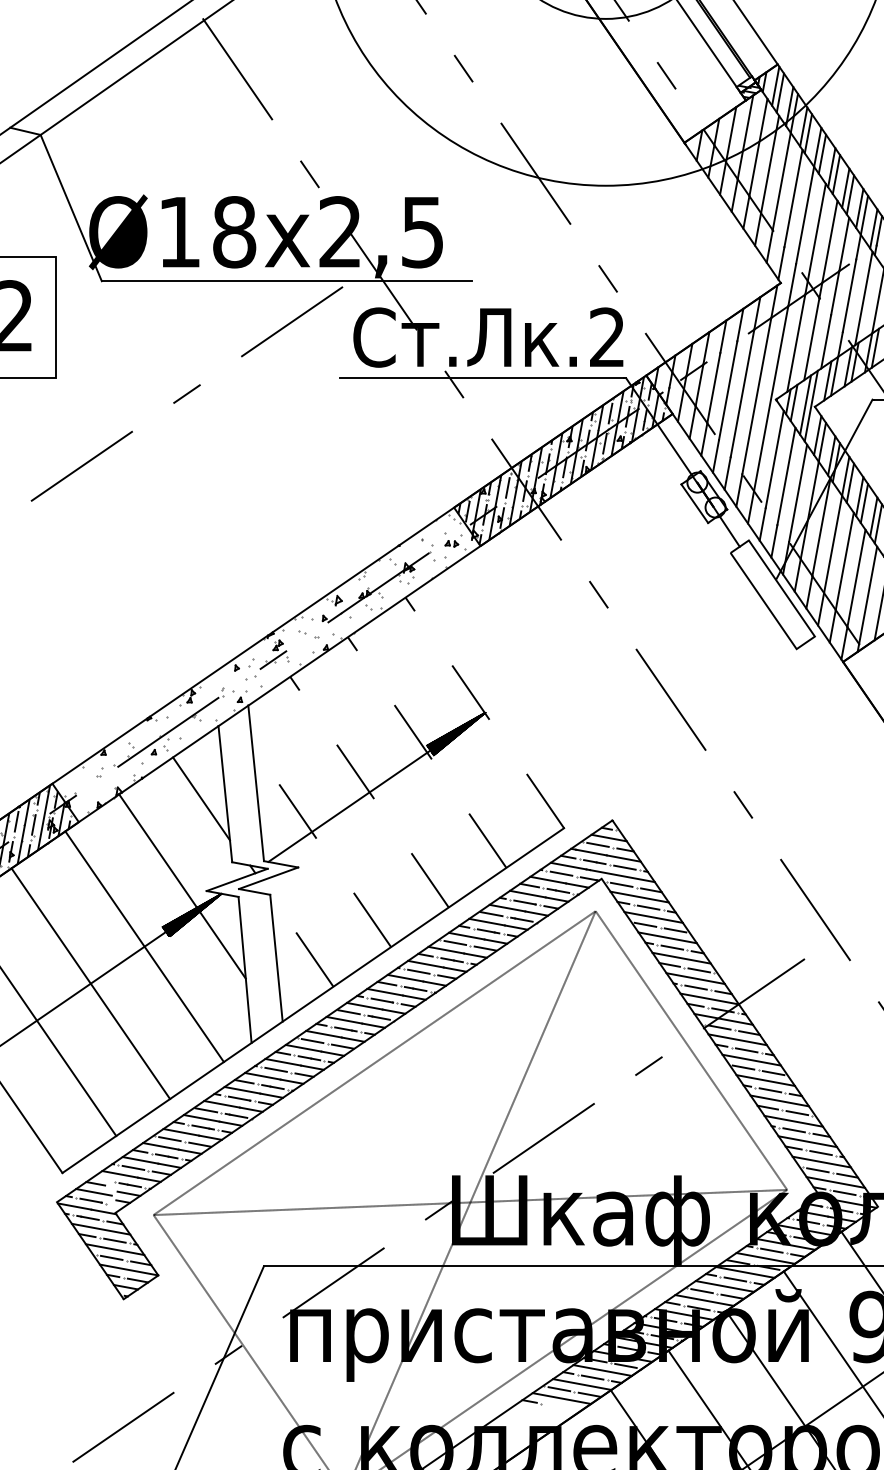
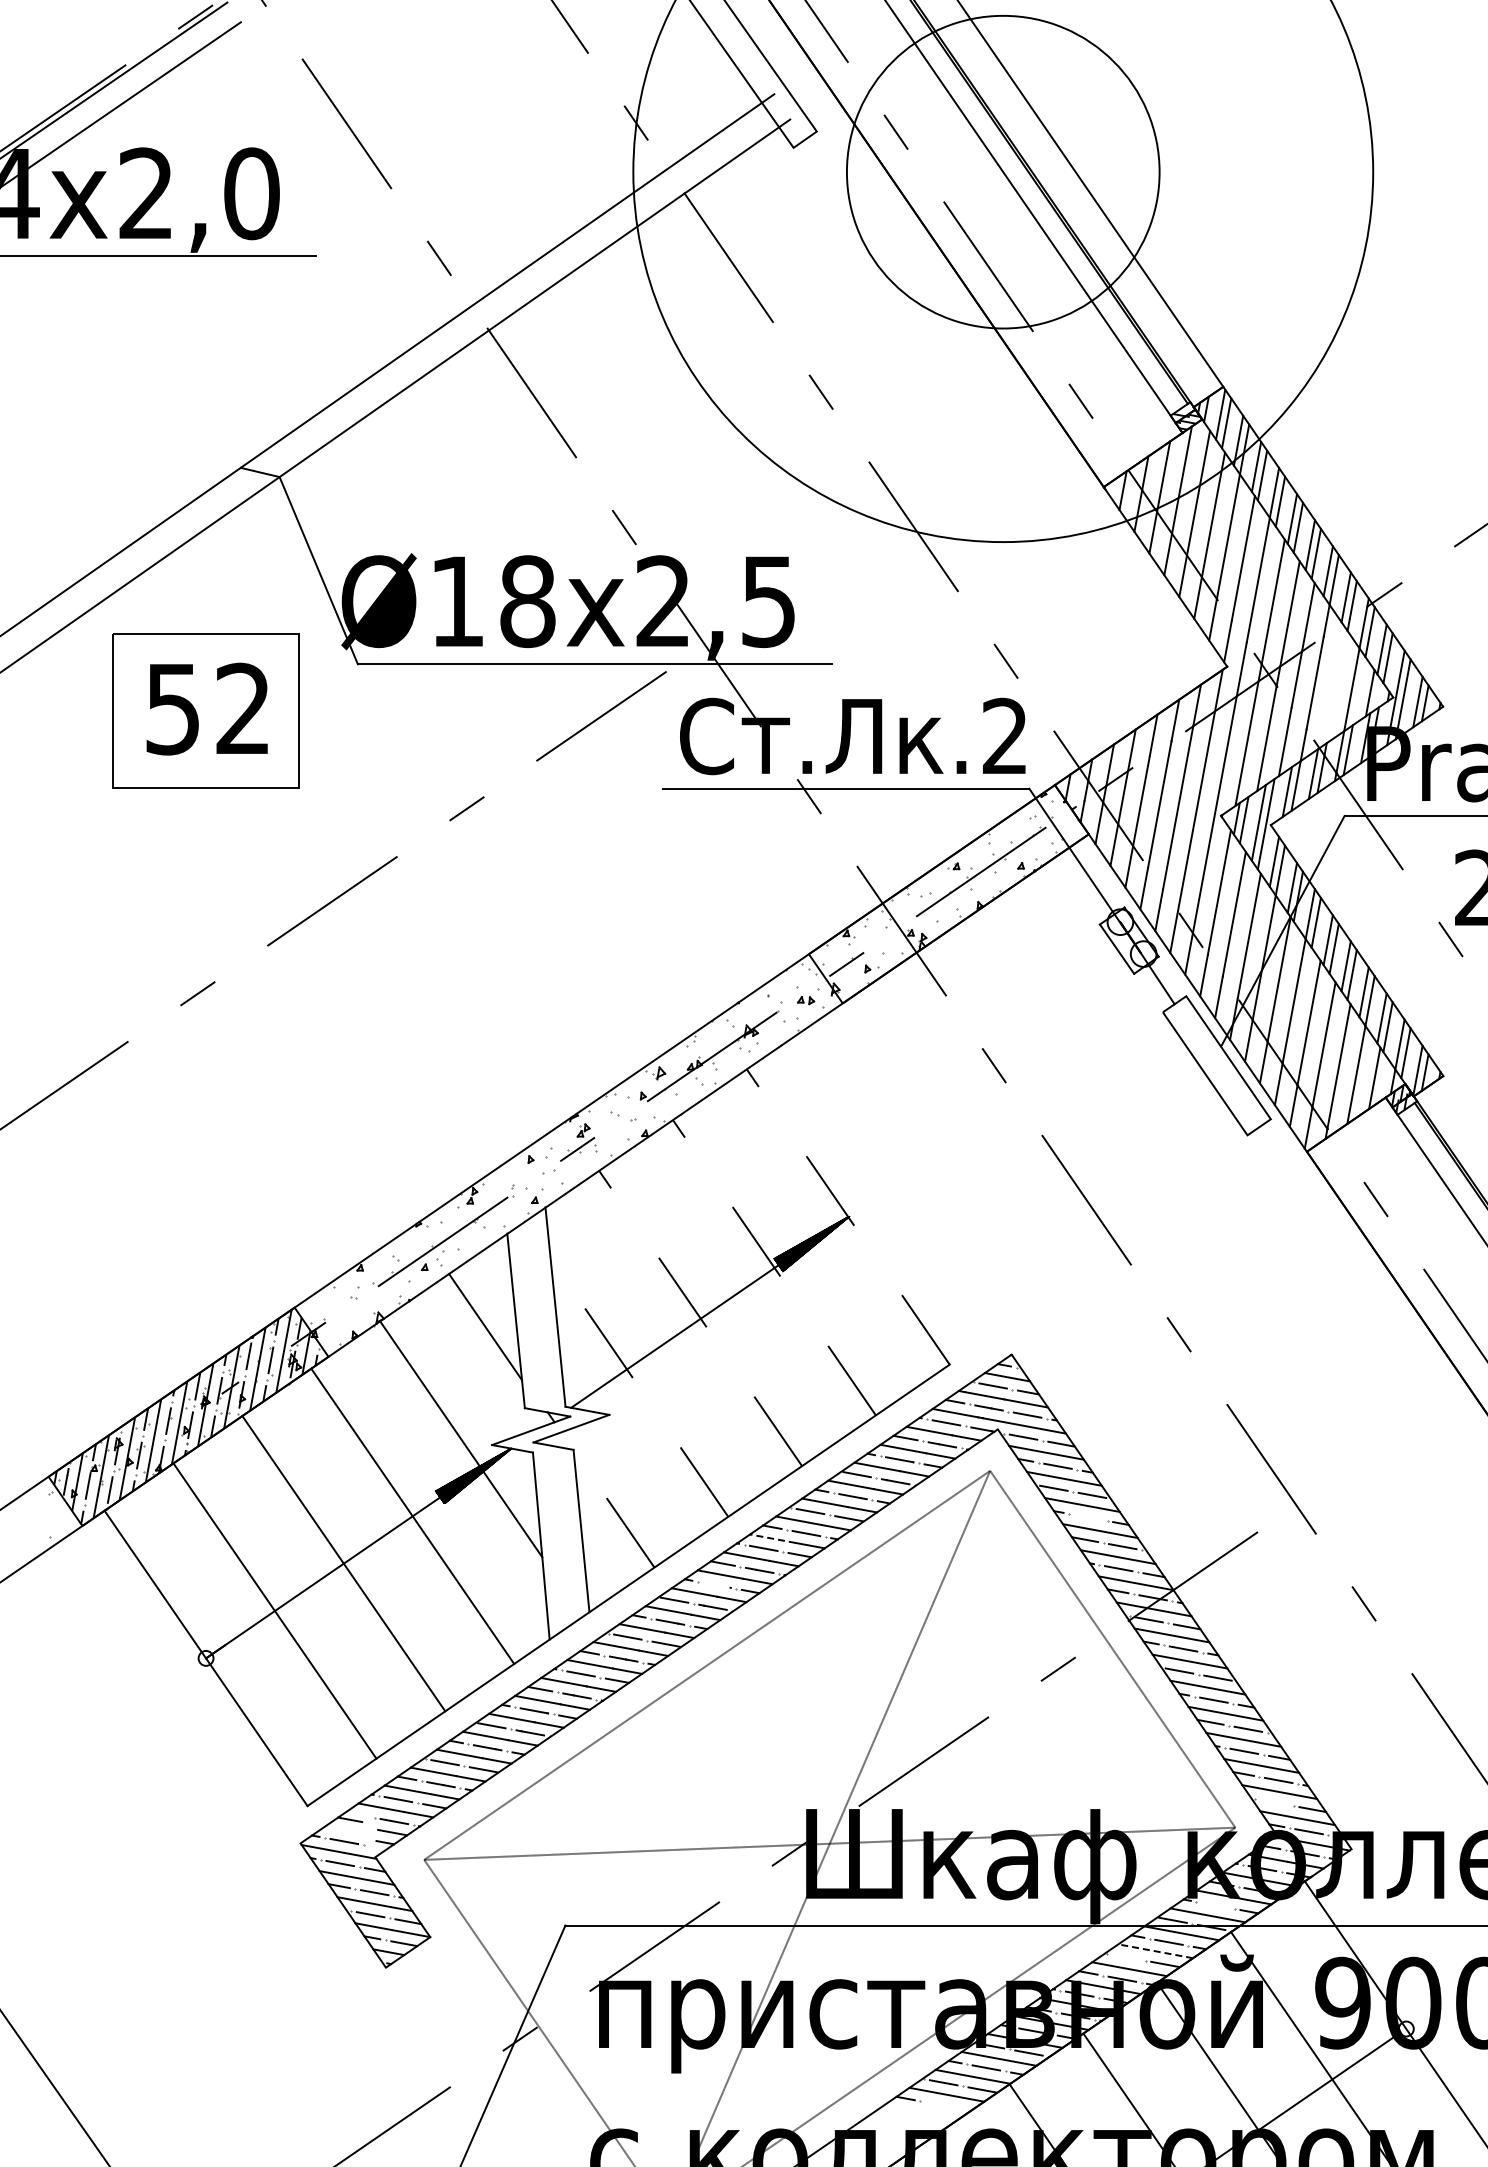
line: (863, 298) -> (1333, 686), removed
hatch: (561, 461) -> (946, 894), removed
line: (672, 947) -> (1088, 1517), removed
line: (425, 964) -> (772, 1538), solid -> dashed
line: (381, 999) -> (716, 1584), removed
line: (817, 1170) -> (1274, 1802), removed
line: (93, 1192) -> (347, 1830), removed
line: (771, 1250) -> (1215, 1905), removed
line: (724, 1286) -> (1155, 1951), solid -> dashed
line: (702, 1290) -> (1126, 1956), removed

